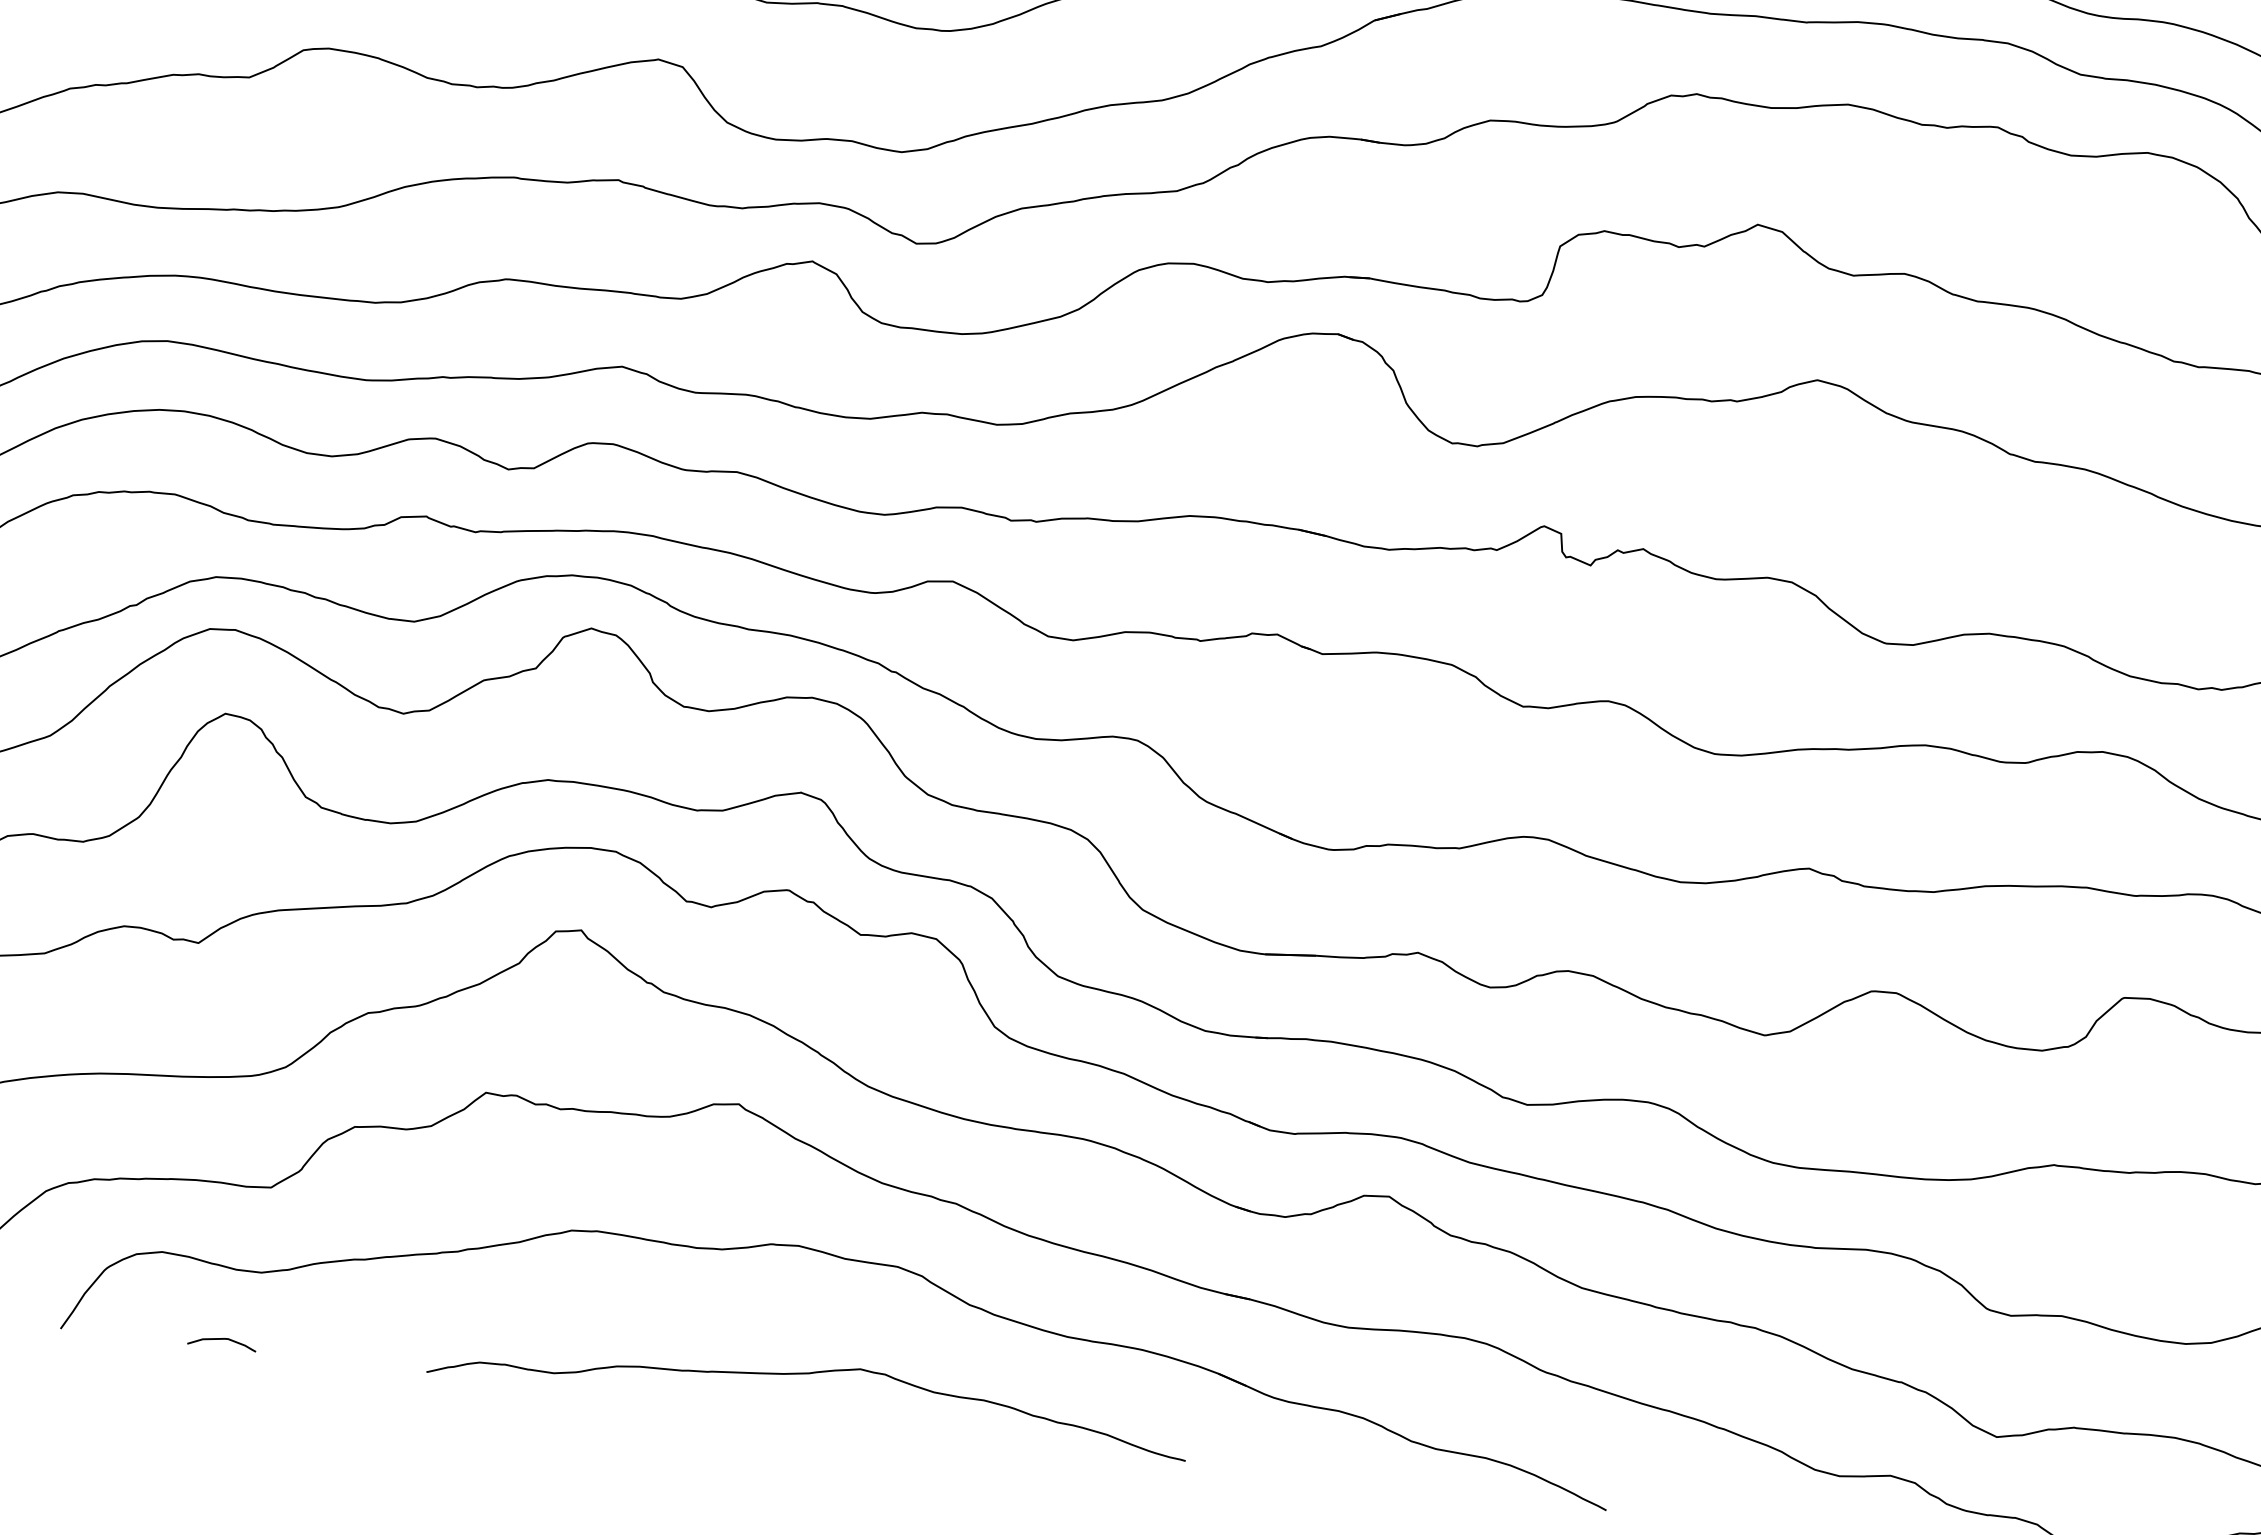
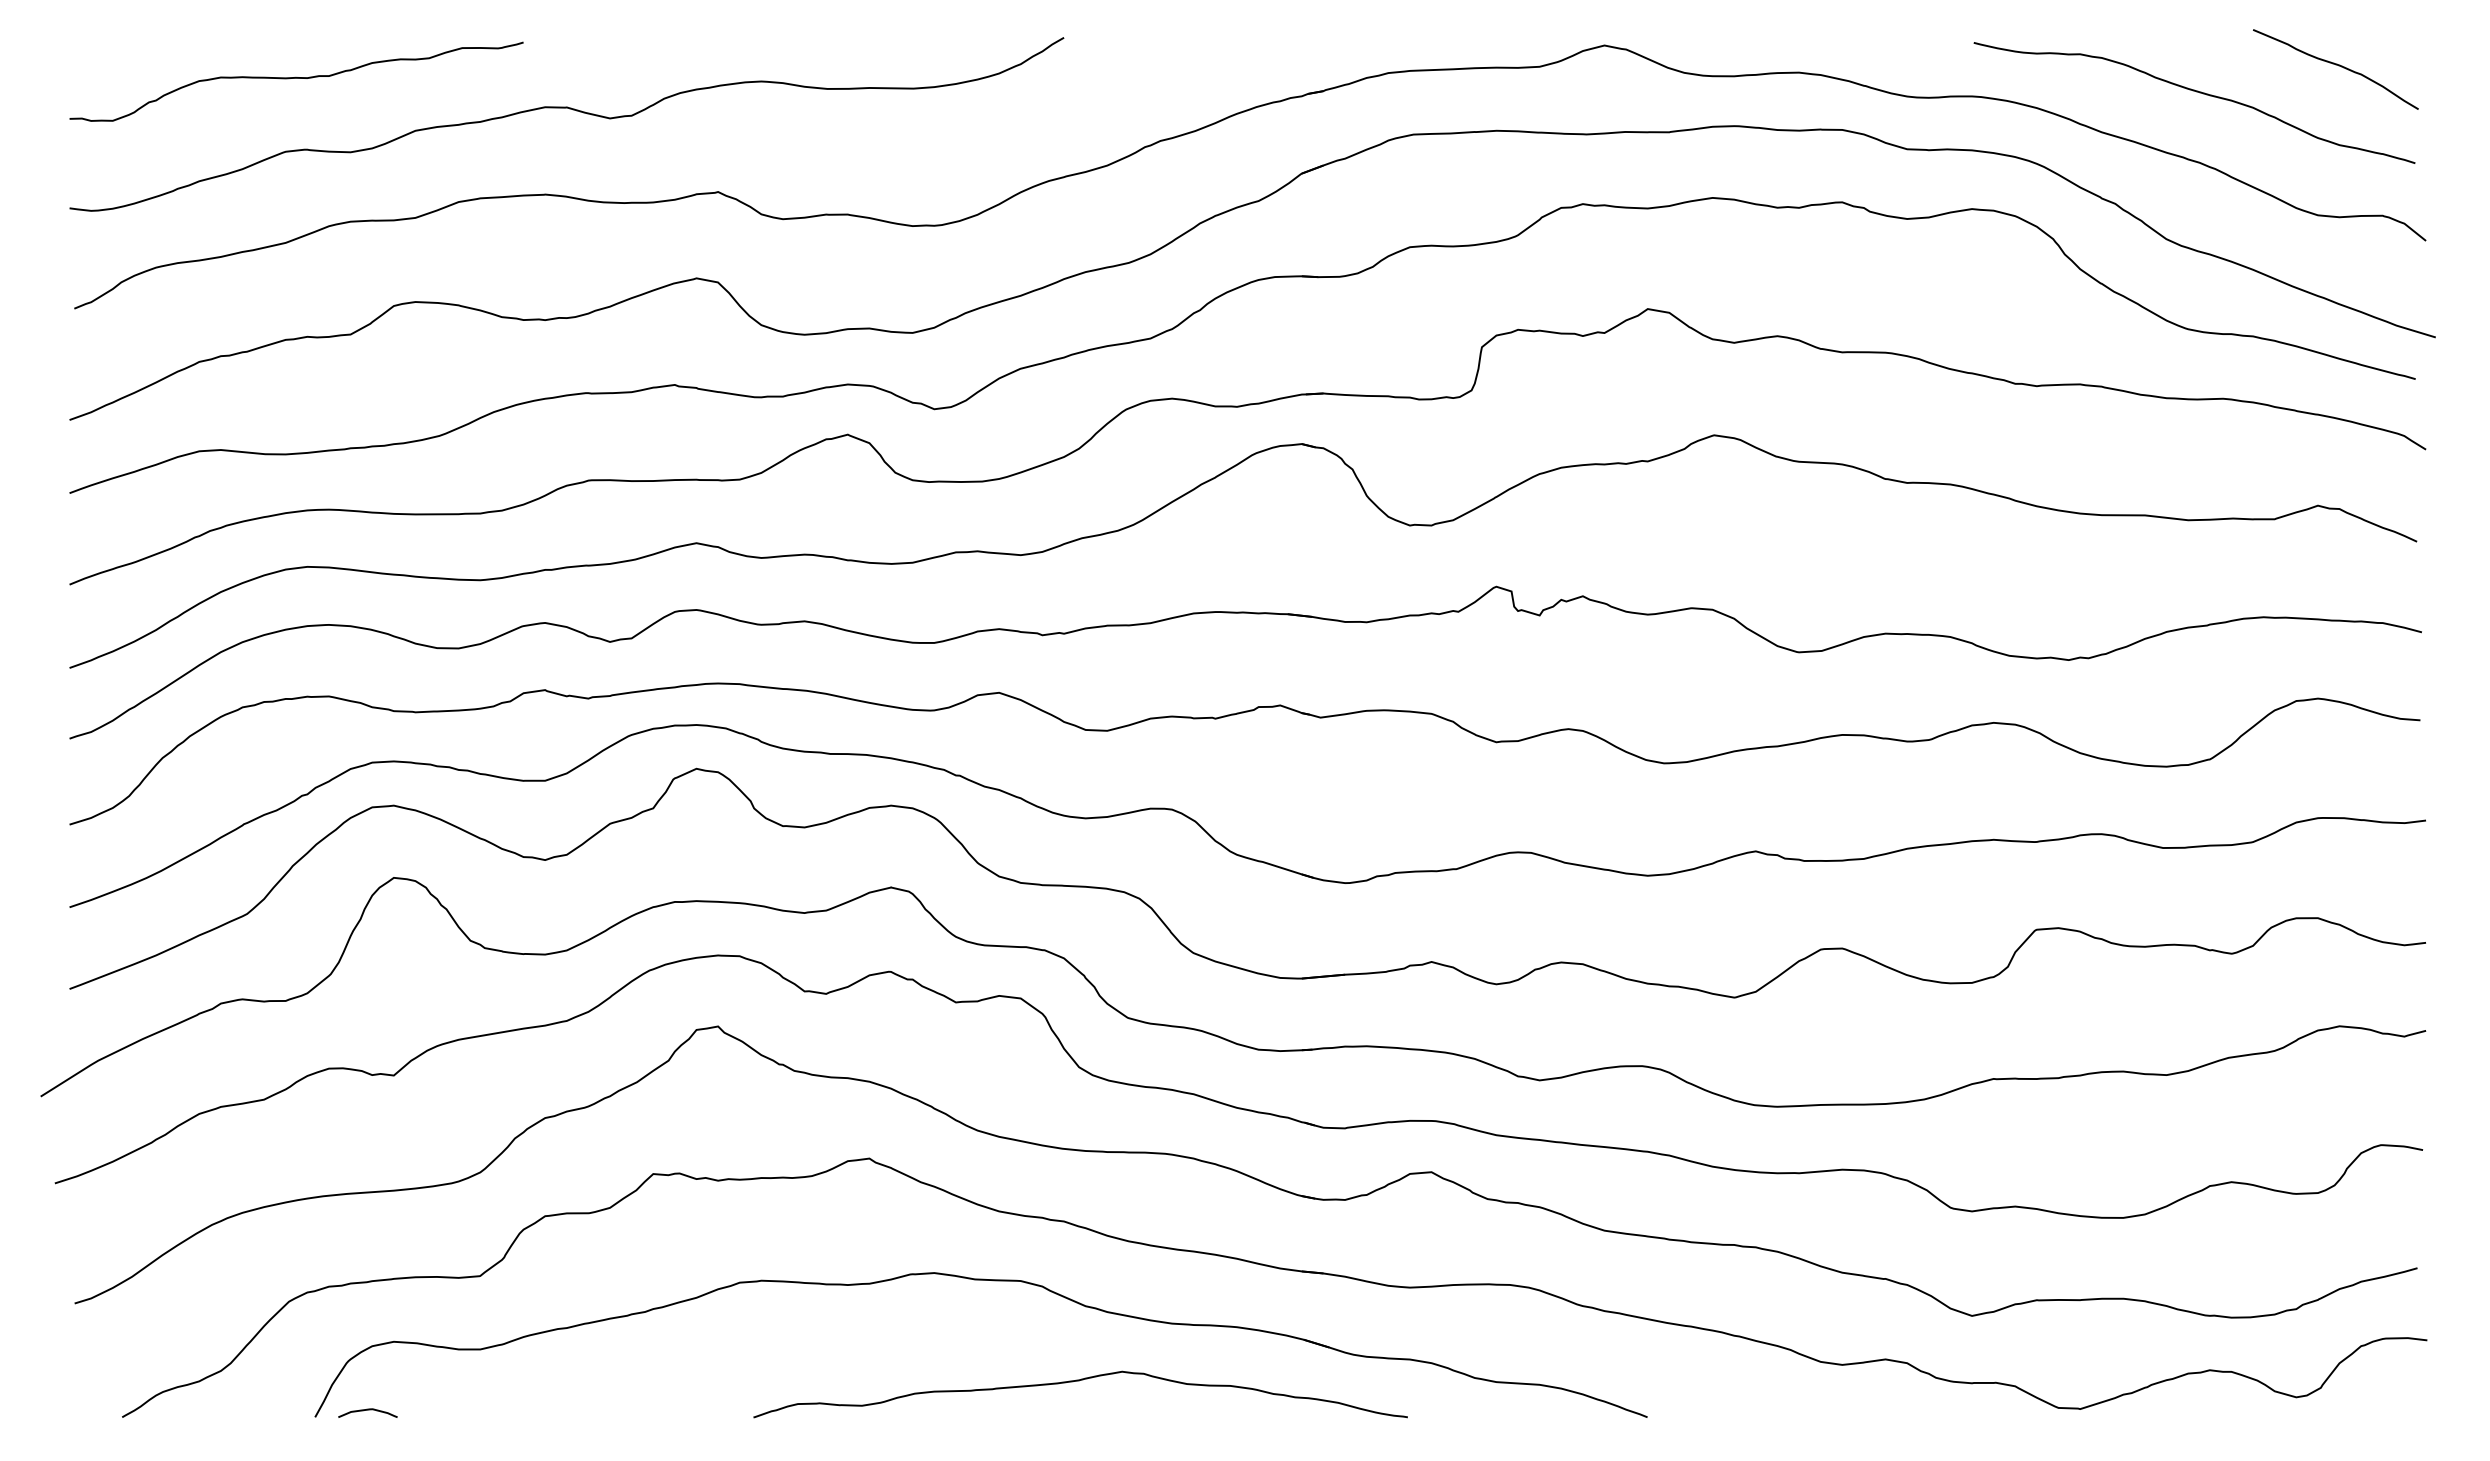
curve: (222, 1339) -> (367, 1410), moved
curve: (809, 1374) -> (1079, 1381), moved

